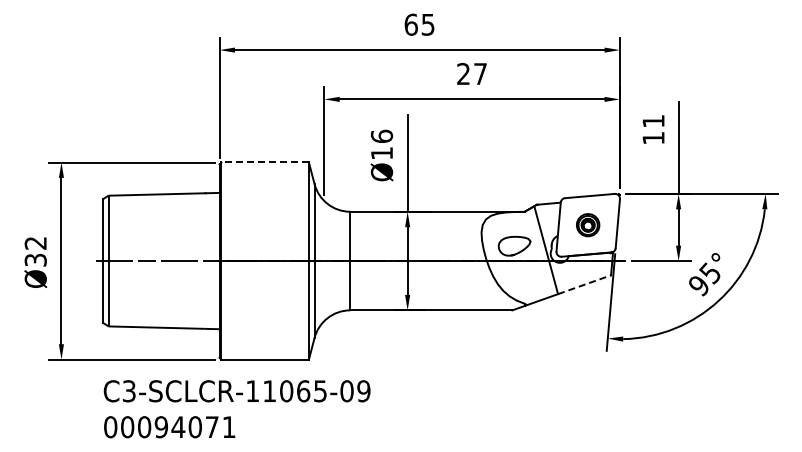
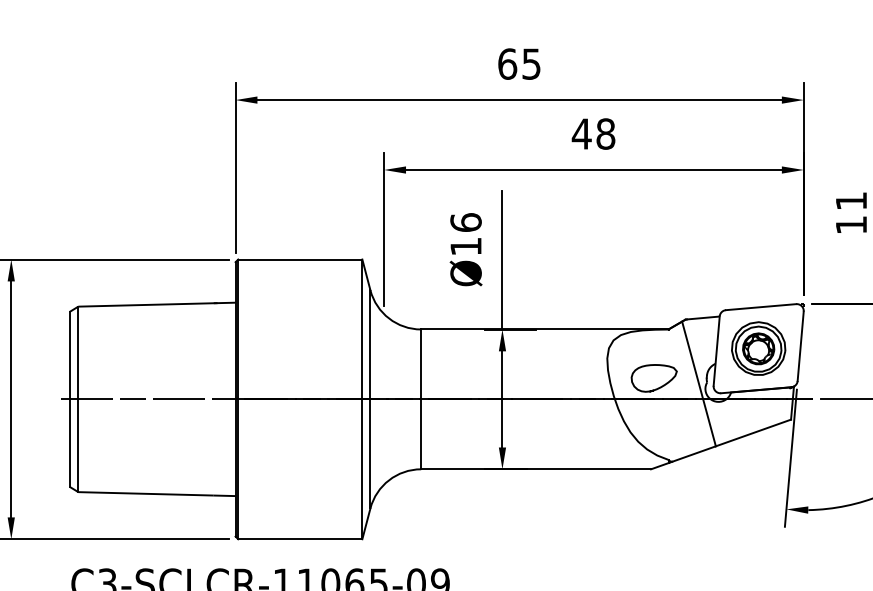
text: (471, 73) -> (593, 133), 27 -> 48
line: (265, 162) -> (300, 259), dashed -> solid
part: (587, 224) -> (757, 347), size x1.67
line: (585, 284) -> (754, 432), dashed -> solid

